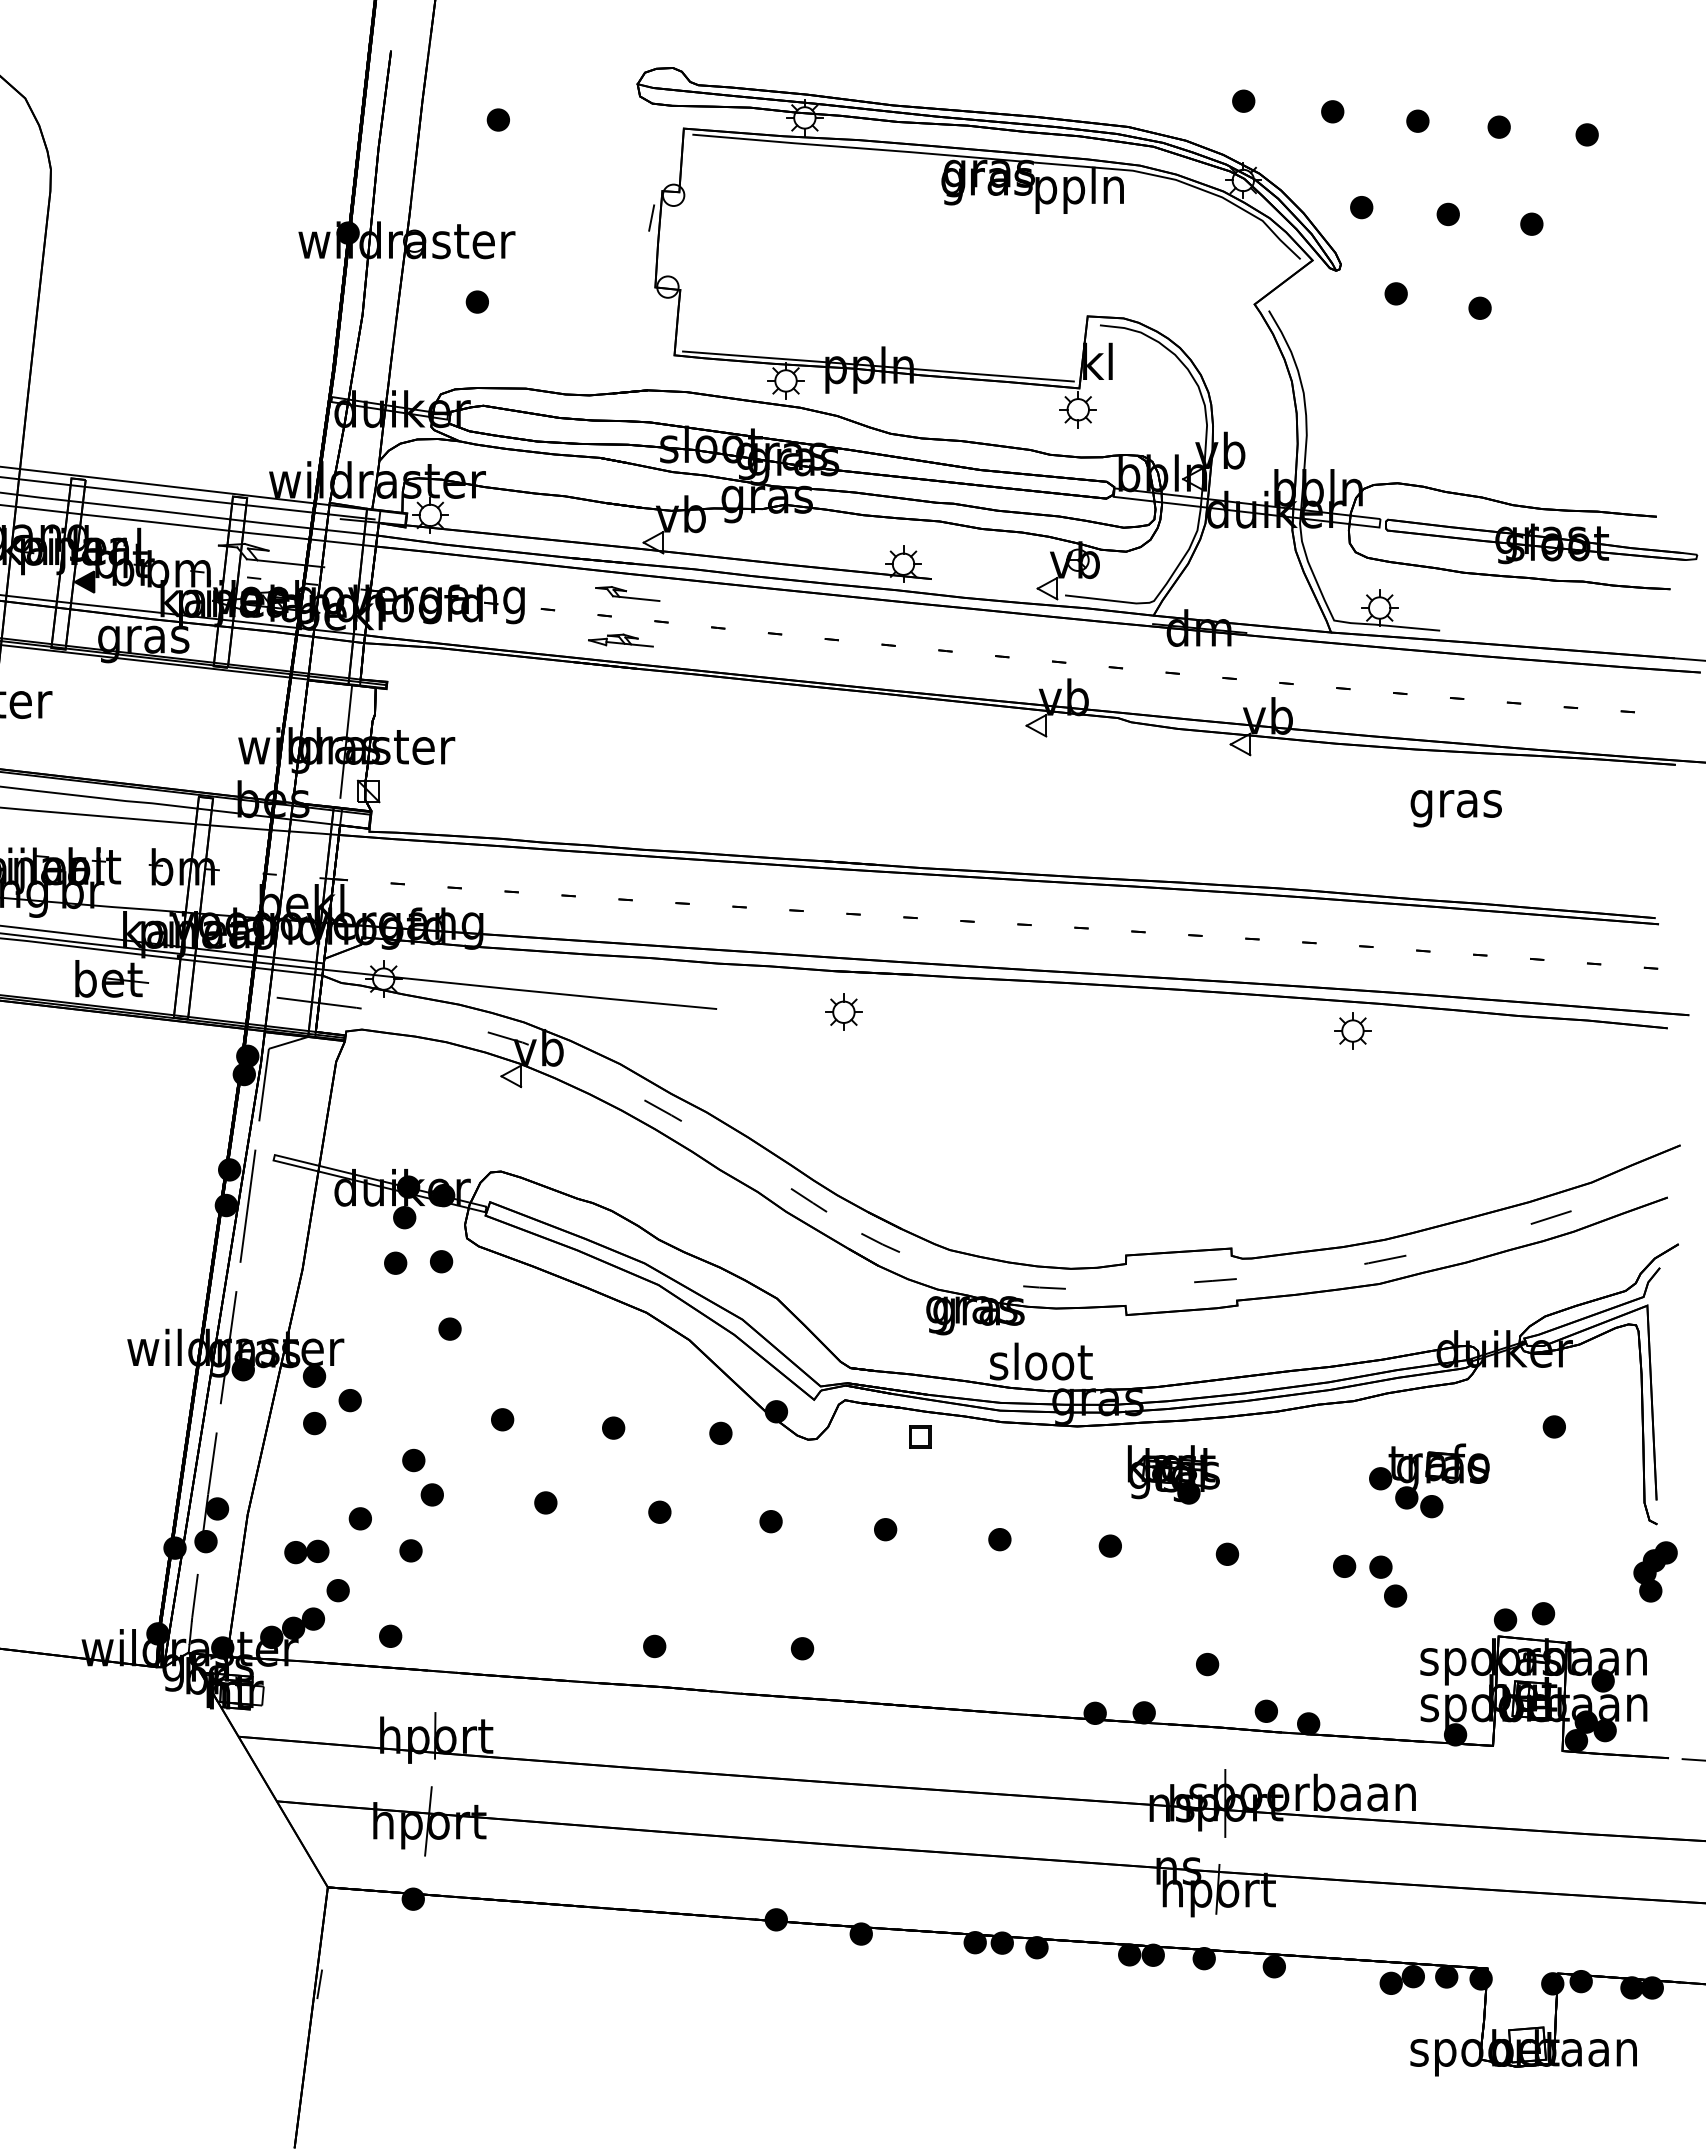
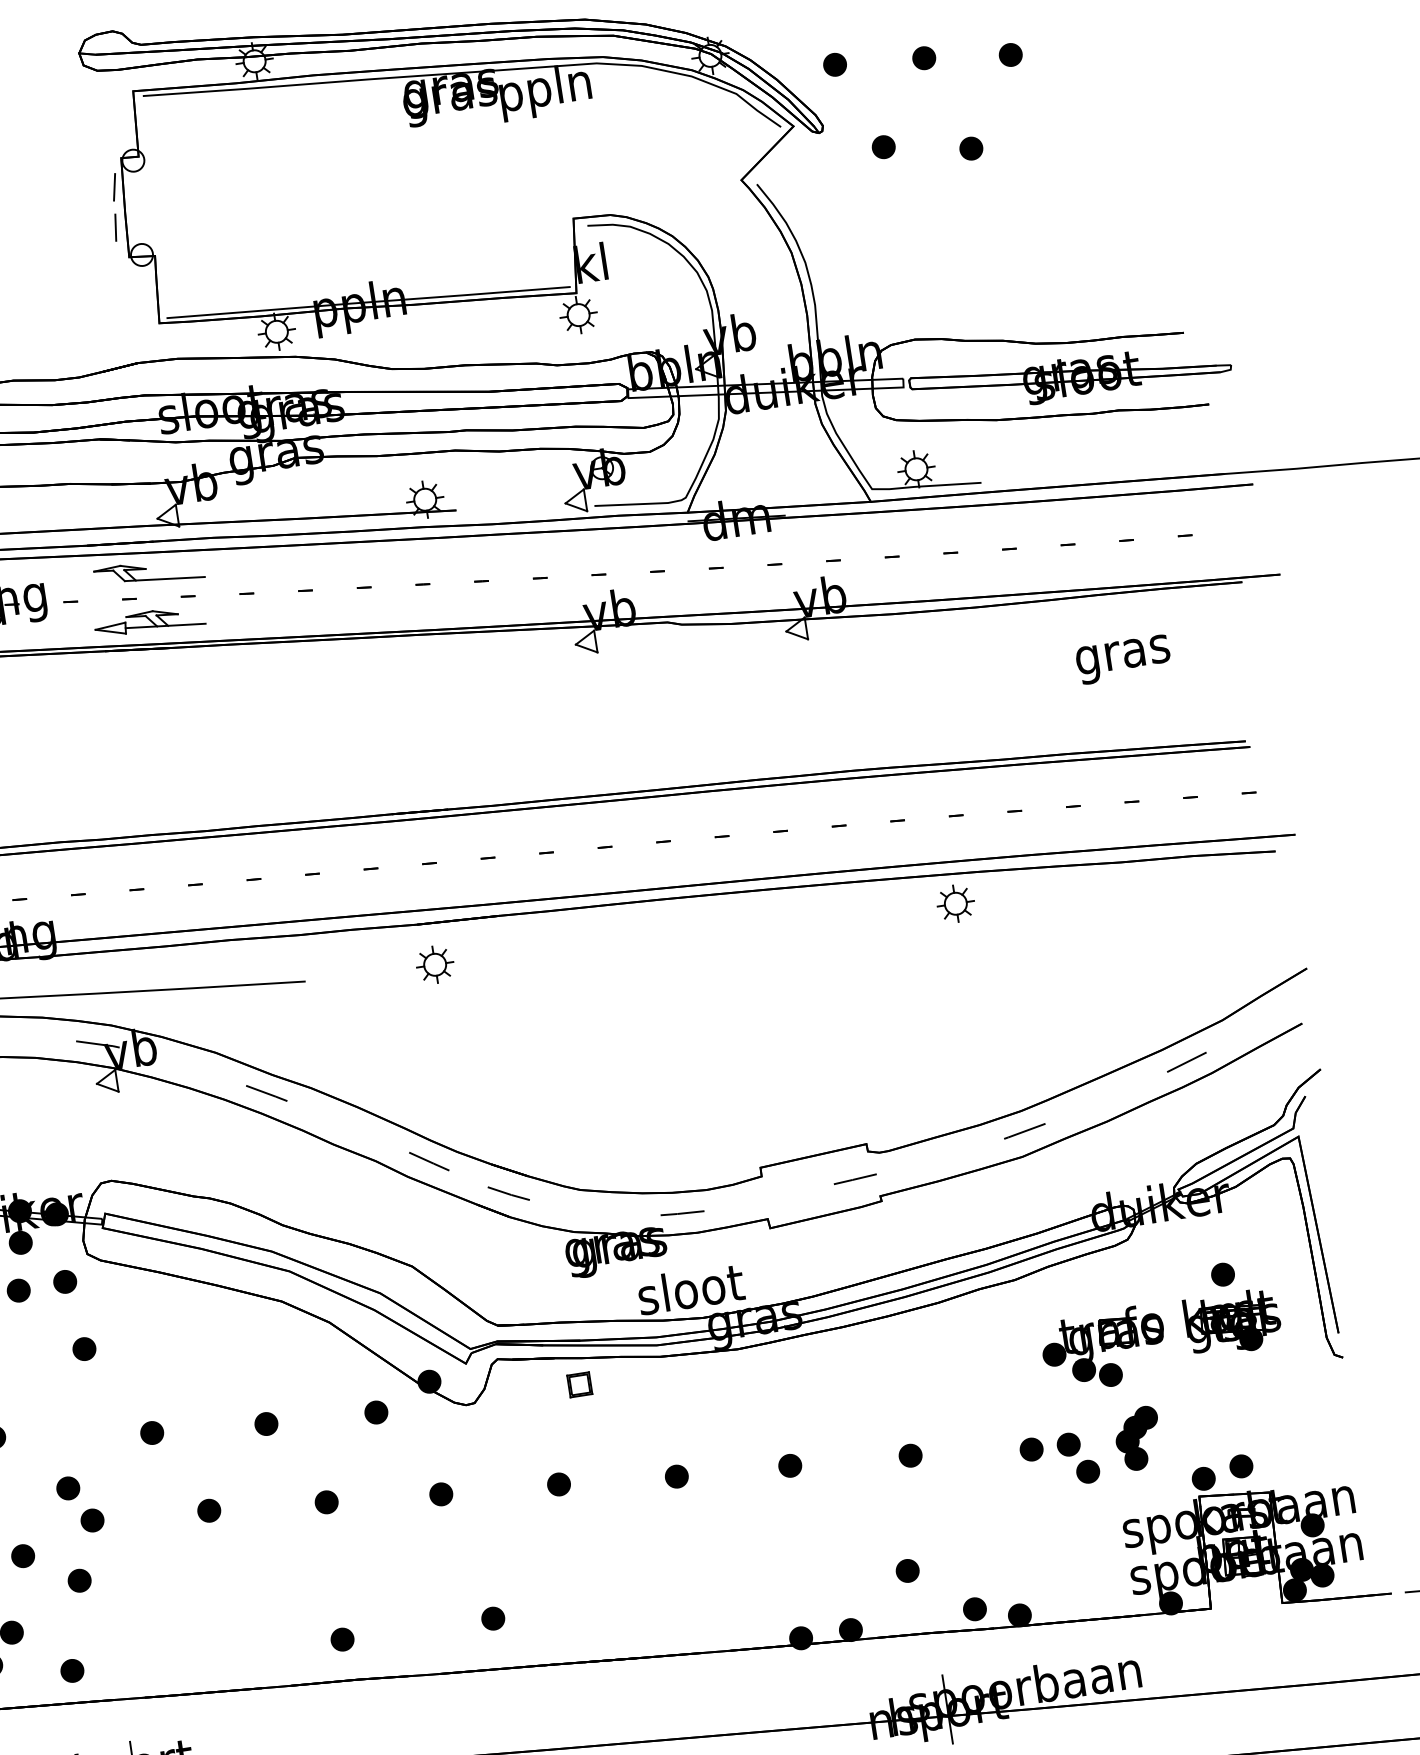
line: (646, 256) -> (115, 227), added
part: (627, 593) -> (149, 572), size x1.67
part: (620, 640) -> (149, 621), size x1.67
text: (1455, 808) -> (1122, 659), moved
part: (1173, 1474) -> (1232, 1322), moved
part: (1655, 1571) -> (1138, 1438), moved

